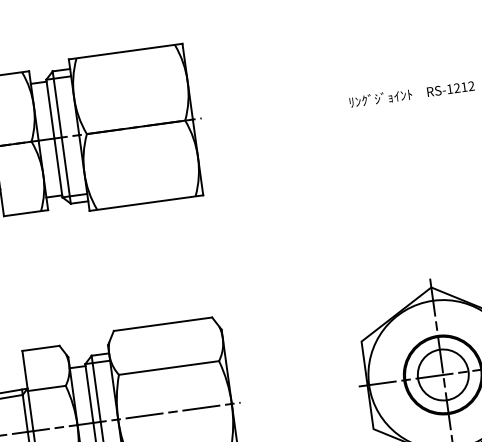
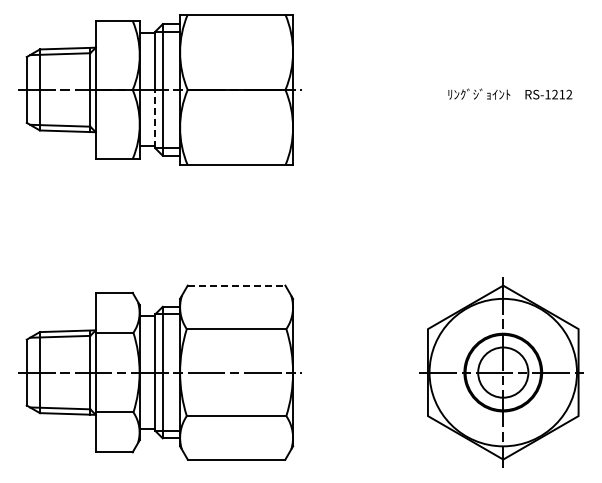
line: (58, 167) -> (155, 118), solid -> dashed
line: (162, 324) -> (236, 285), solid -> dashed

